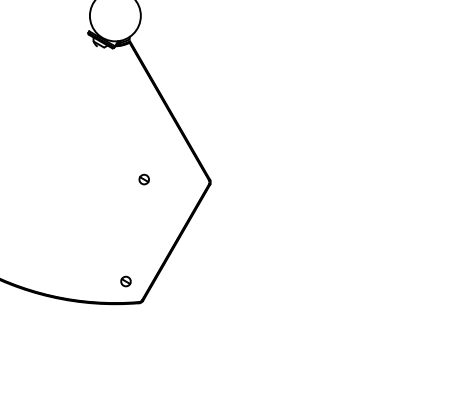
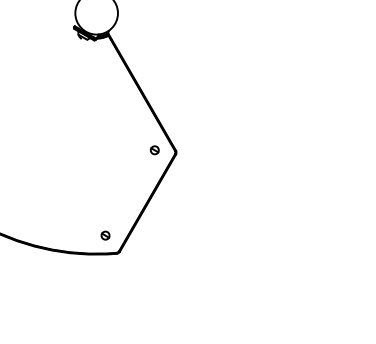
part: (143, 179) -> (154, 150), moved

